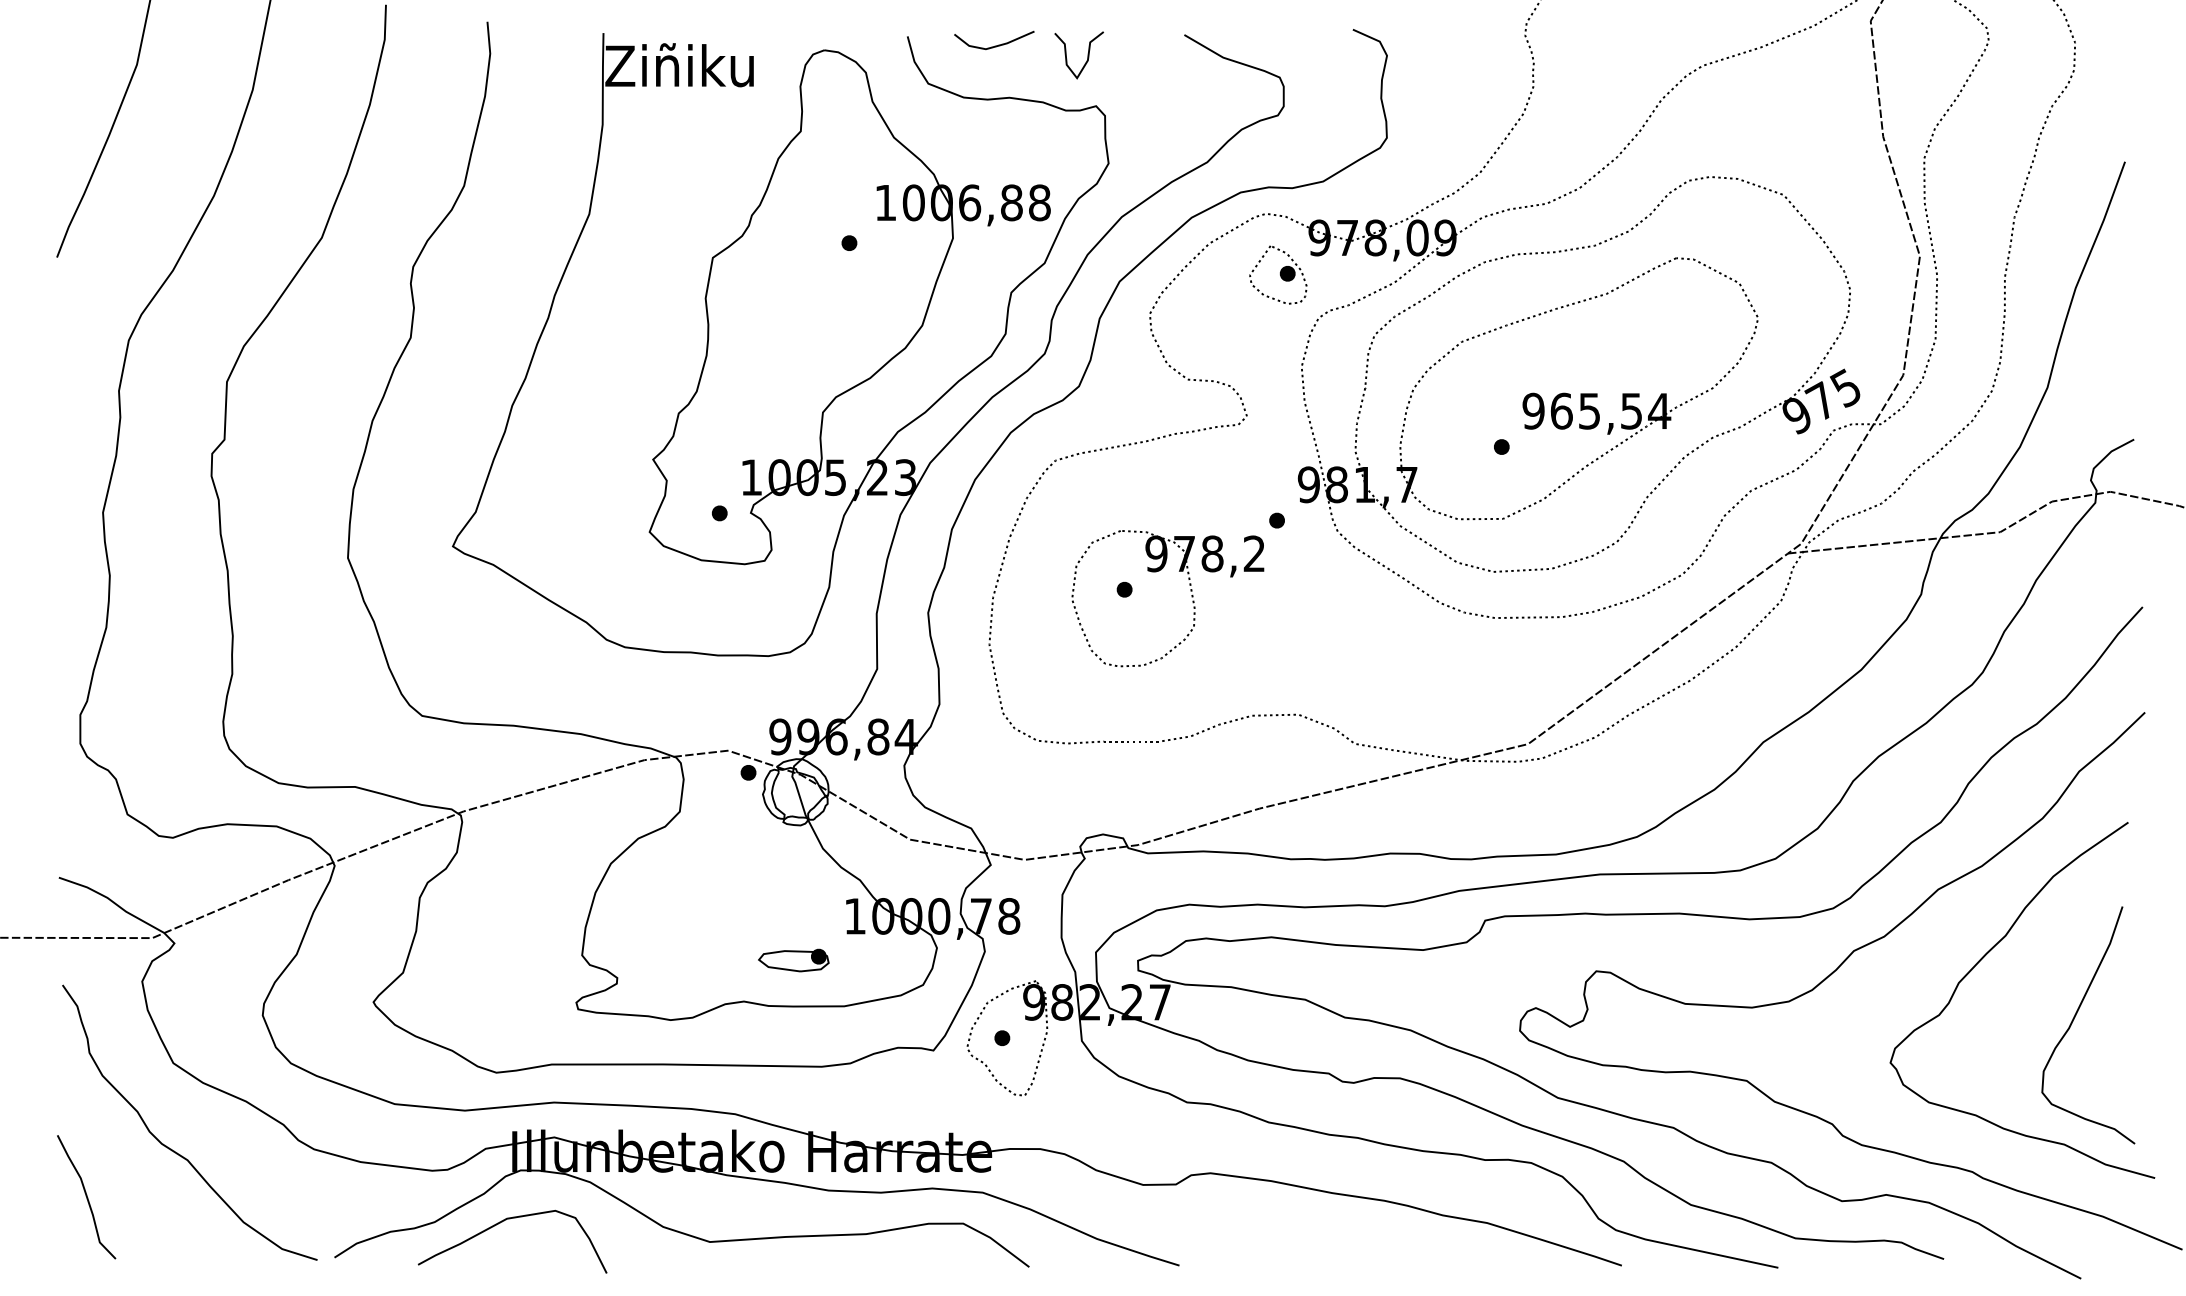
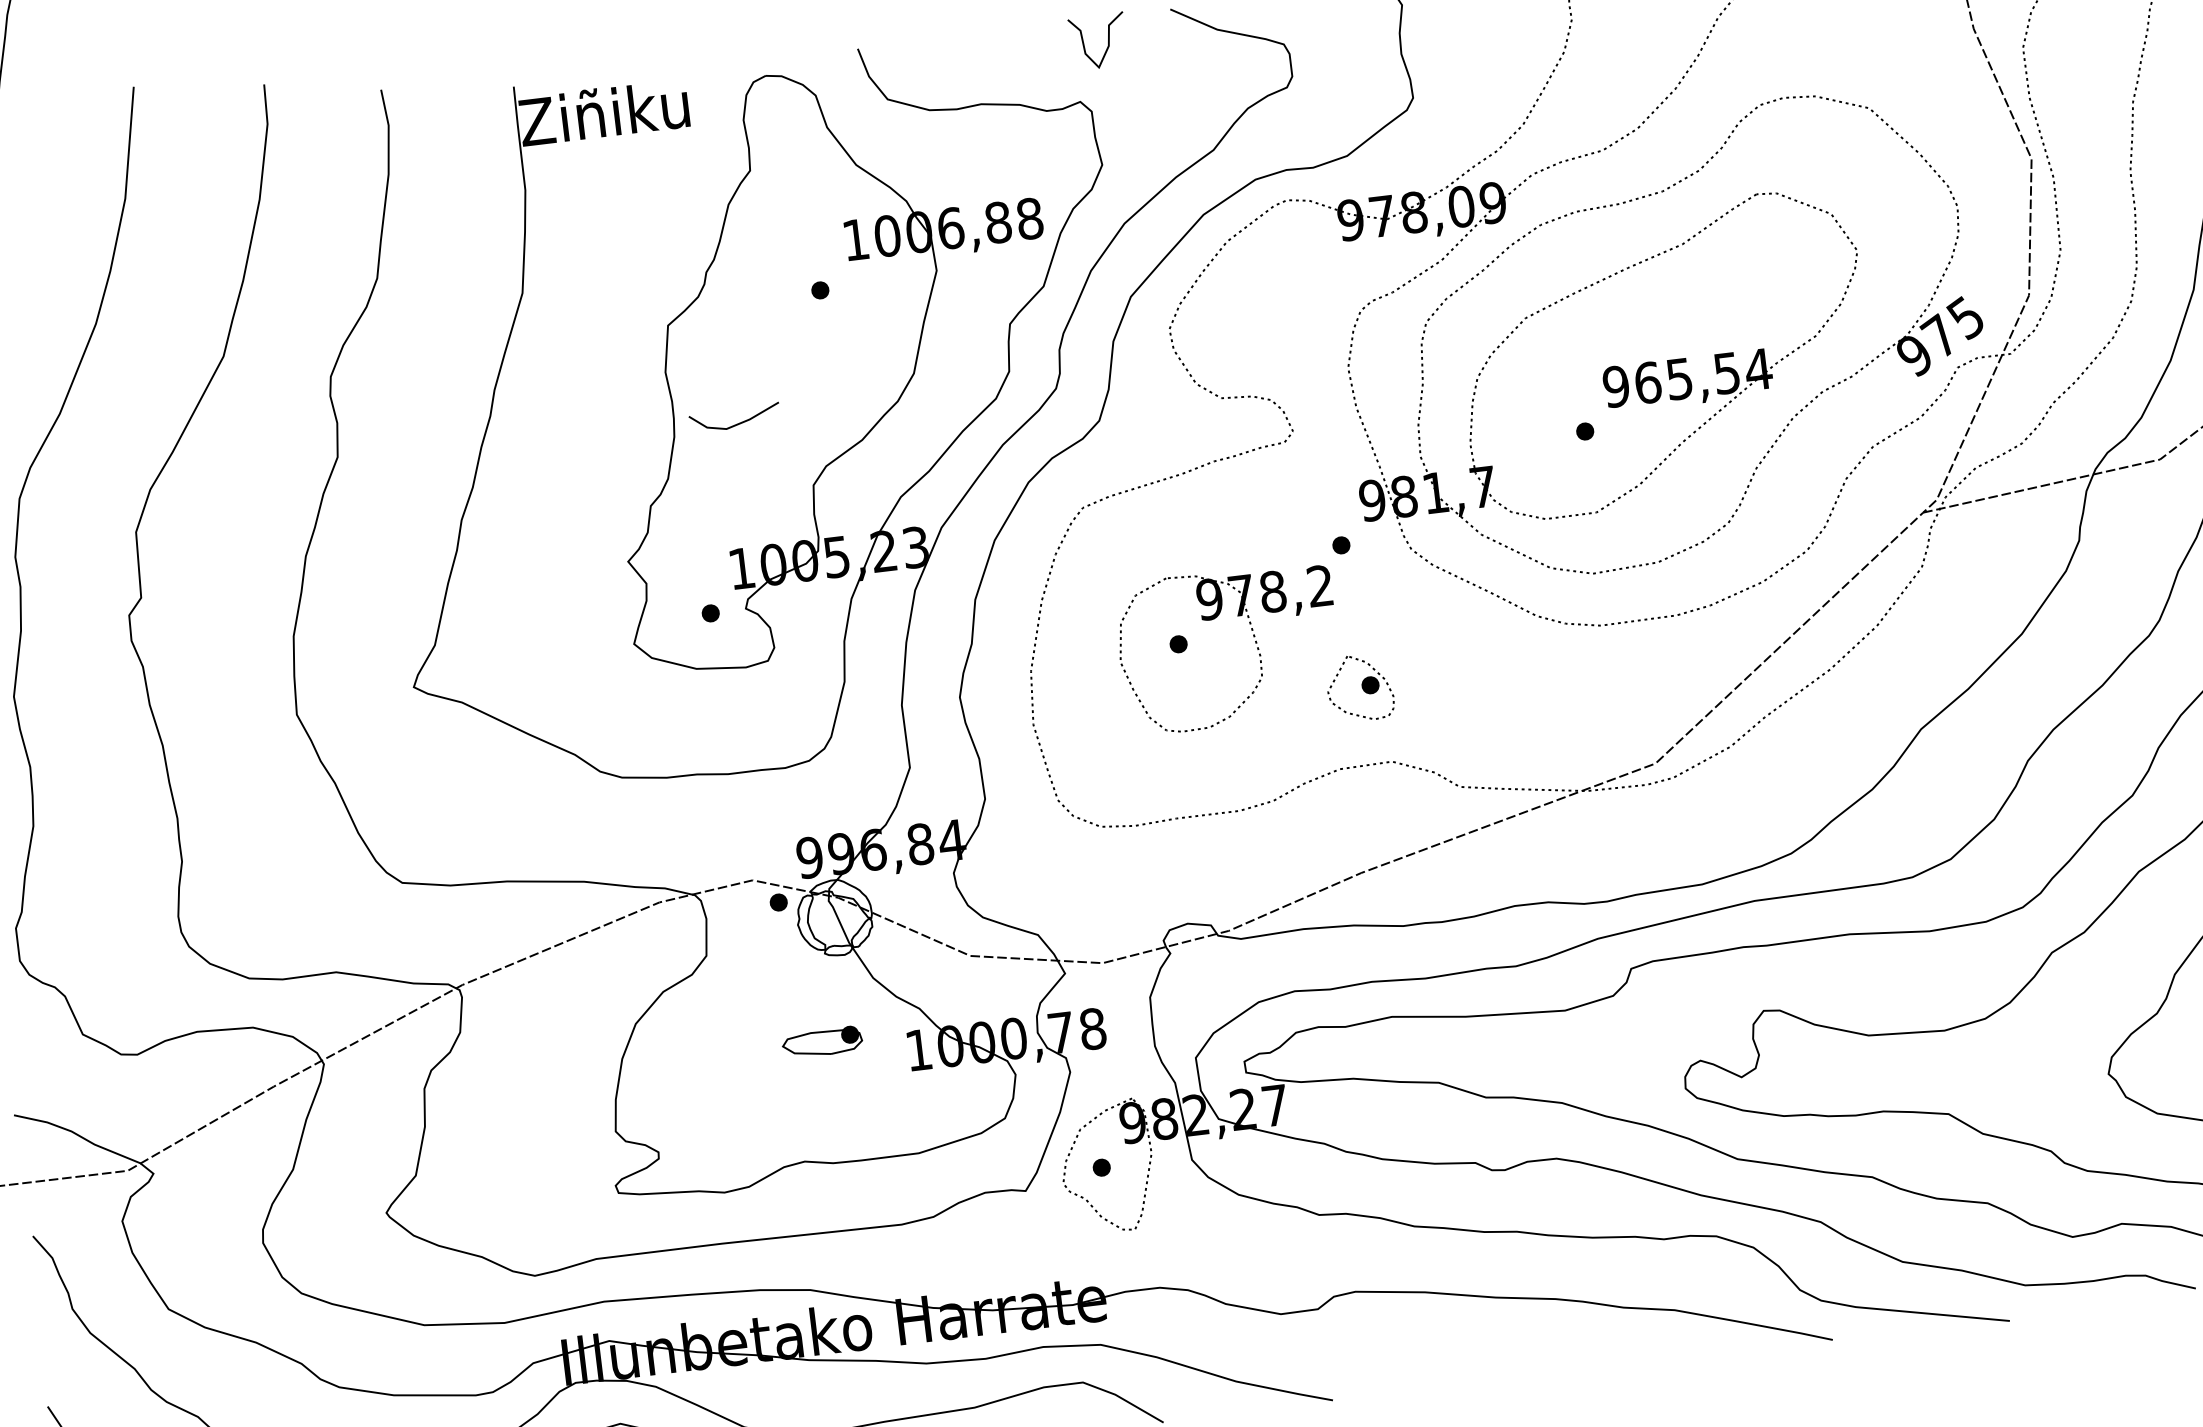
line: (994, 45) -> (735, 423), moved
curve: (1087, 55) -> (1107, 40), moved
part: (1278, 274) -> (1360, 687), moved
part: (793, 960) -> (822, 1042), moved

